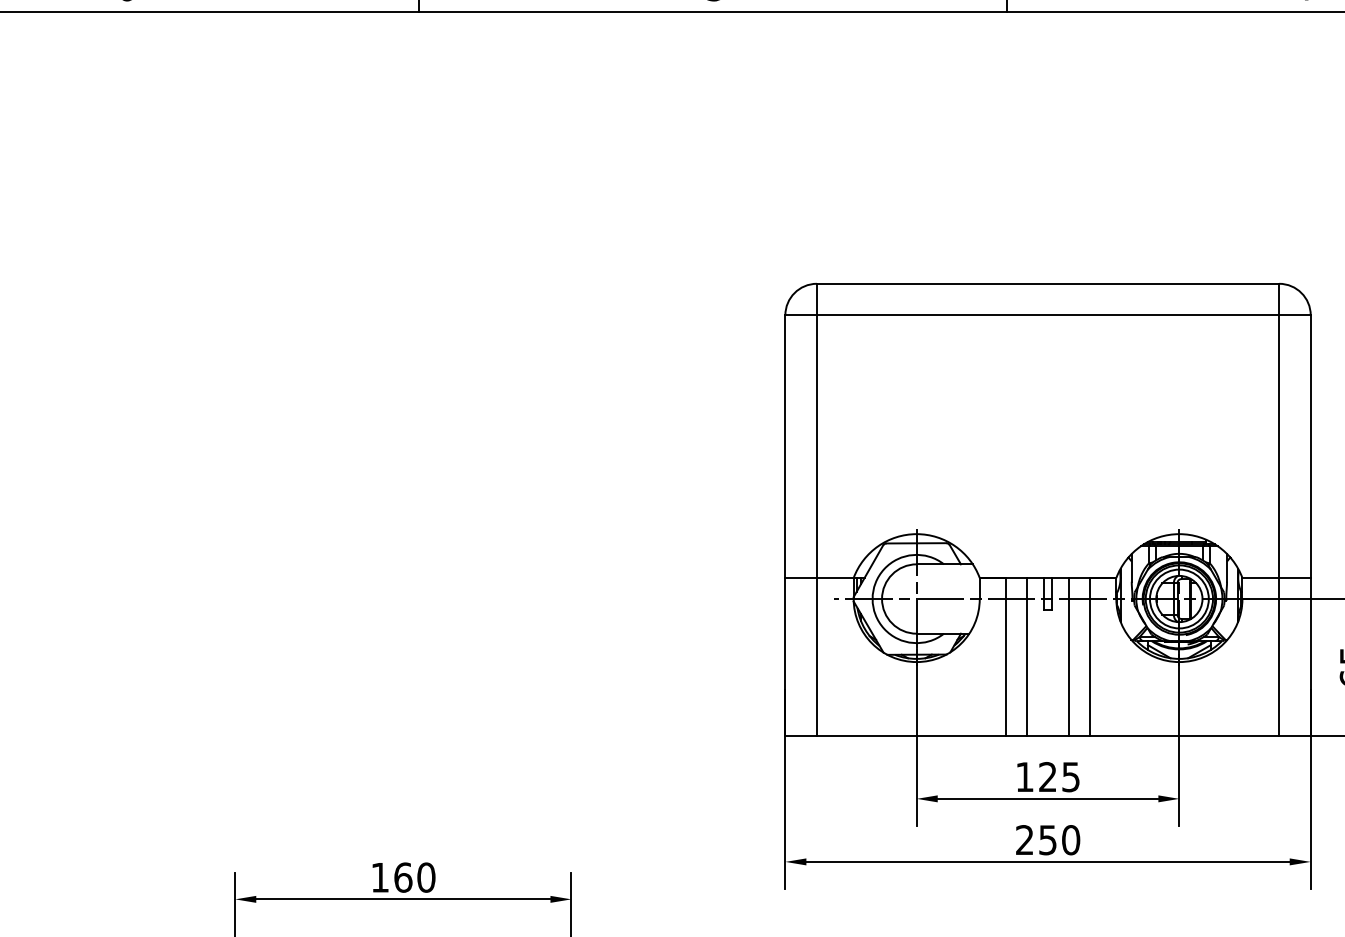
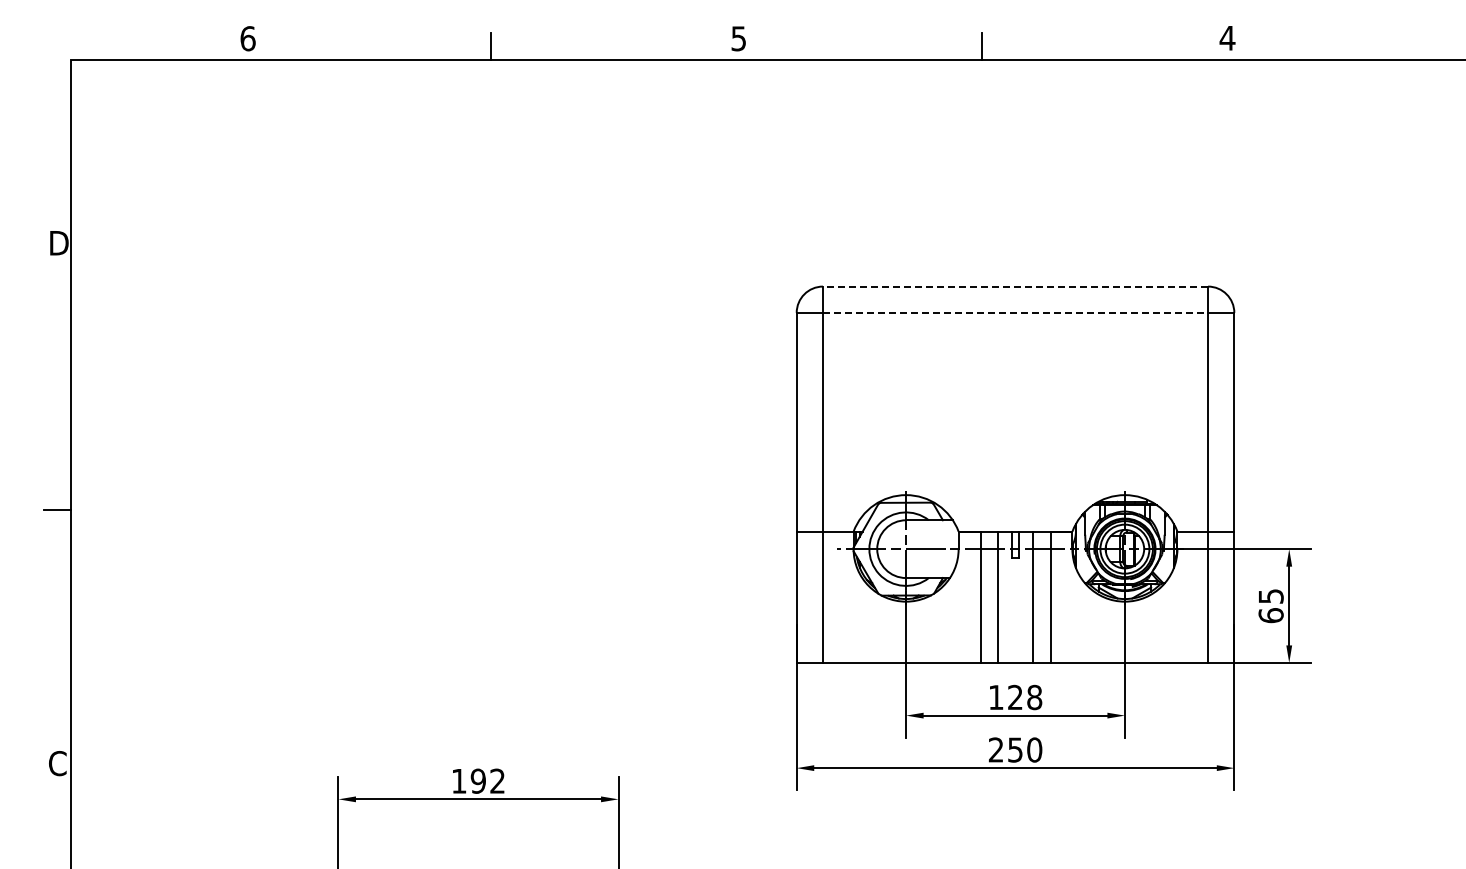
line: (1048, 283) -> (1015, 286), solid -> dashed
line: (1048, 314) -> (1015, 312), solid -> dashed
text: (1070, 777) -> (1034, 697), 125 -> 128
text: (414, 876) -> (487, 780), 160 -> 192

